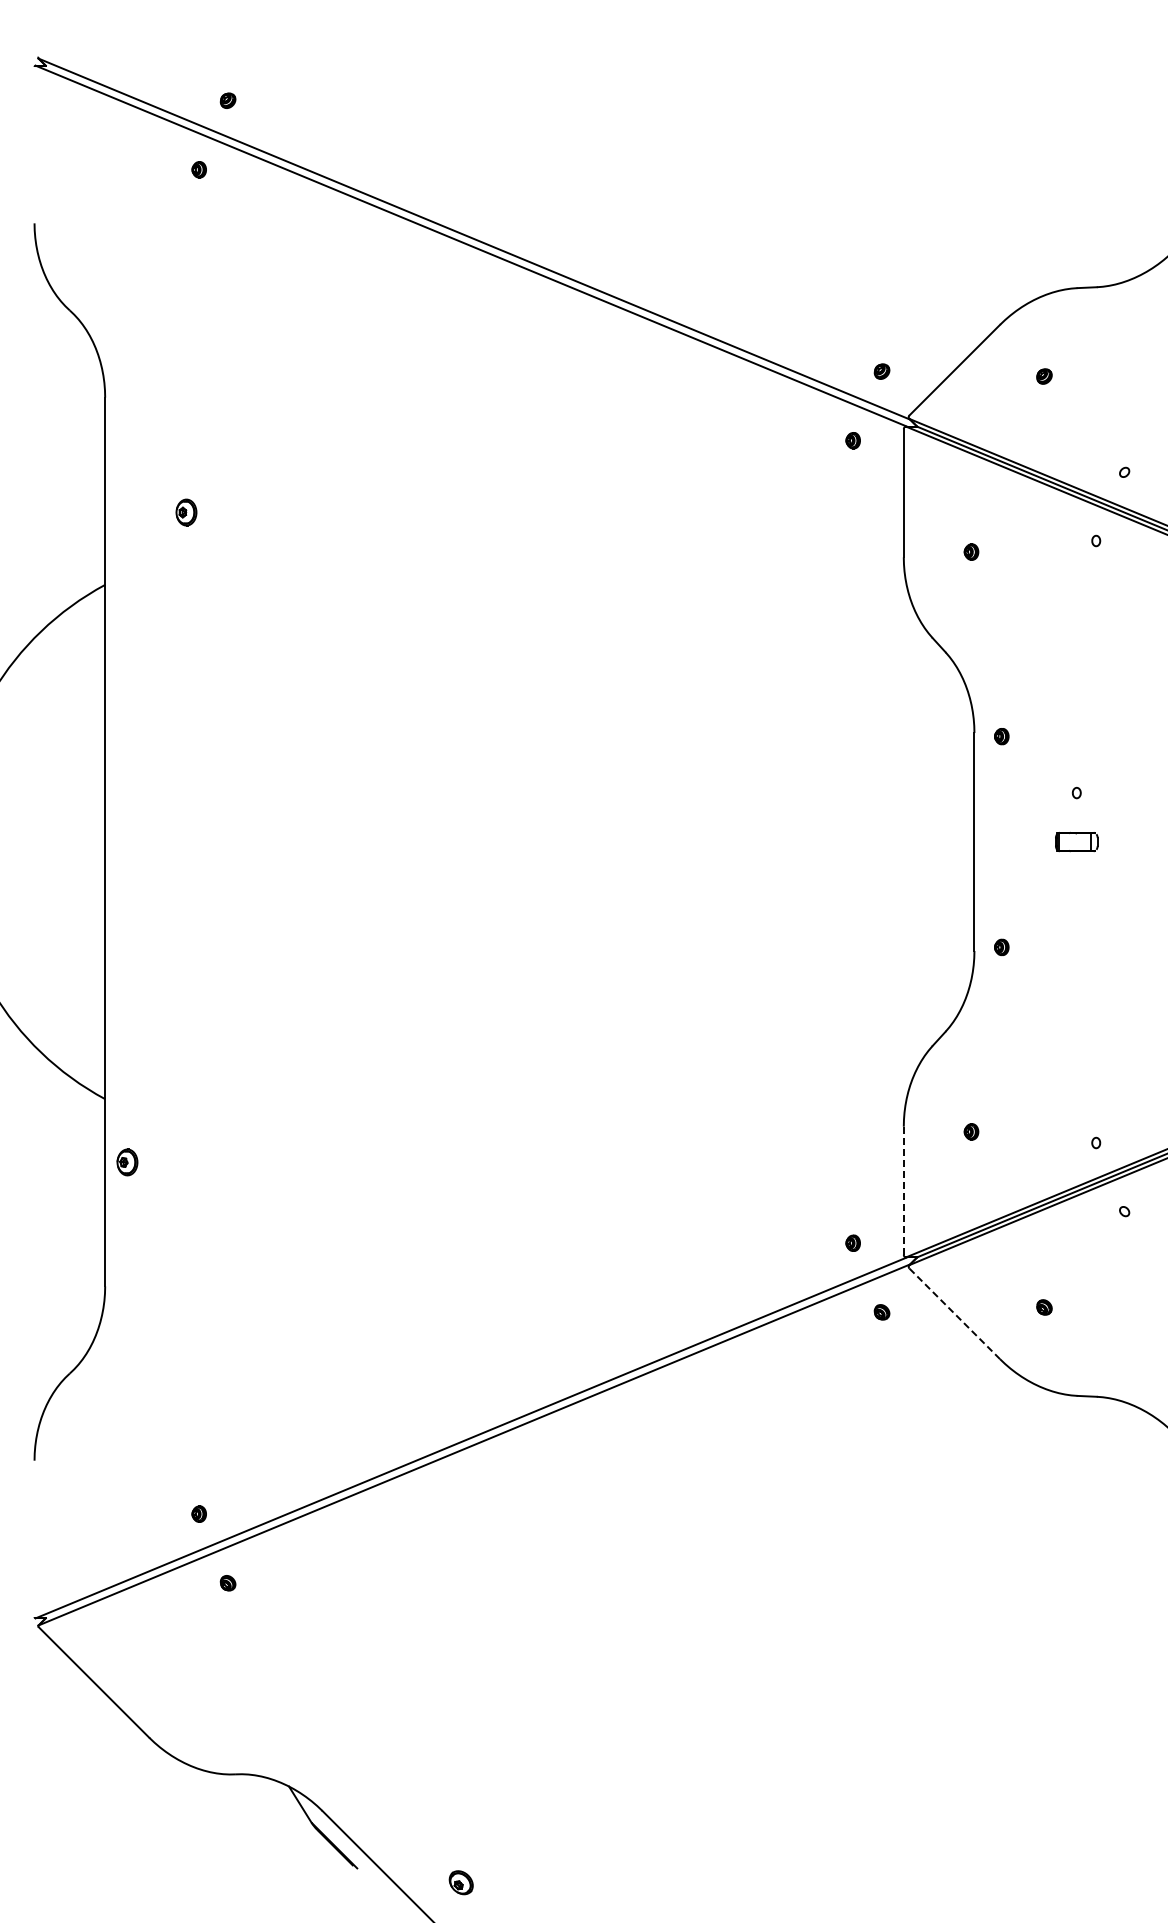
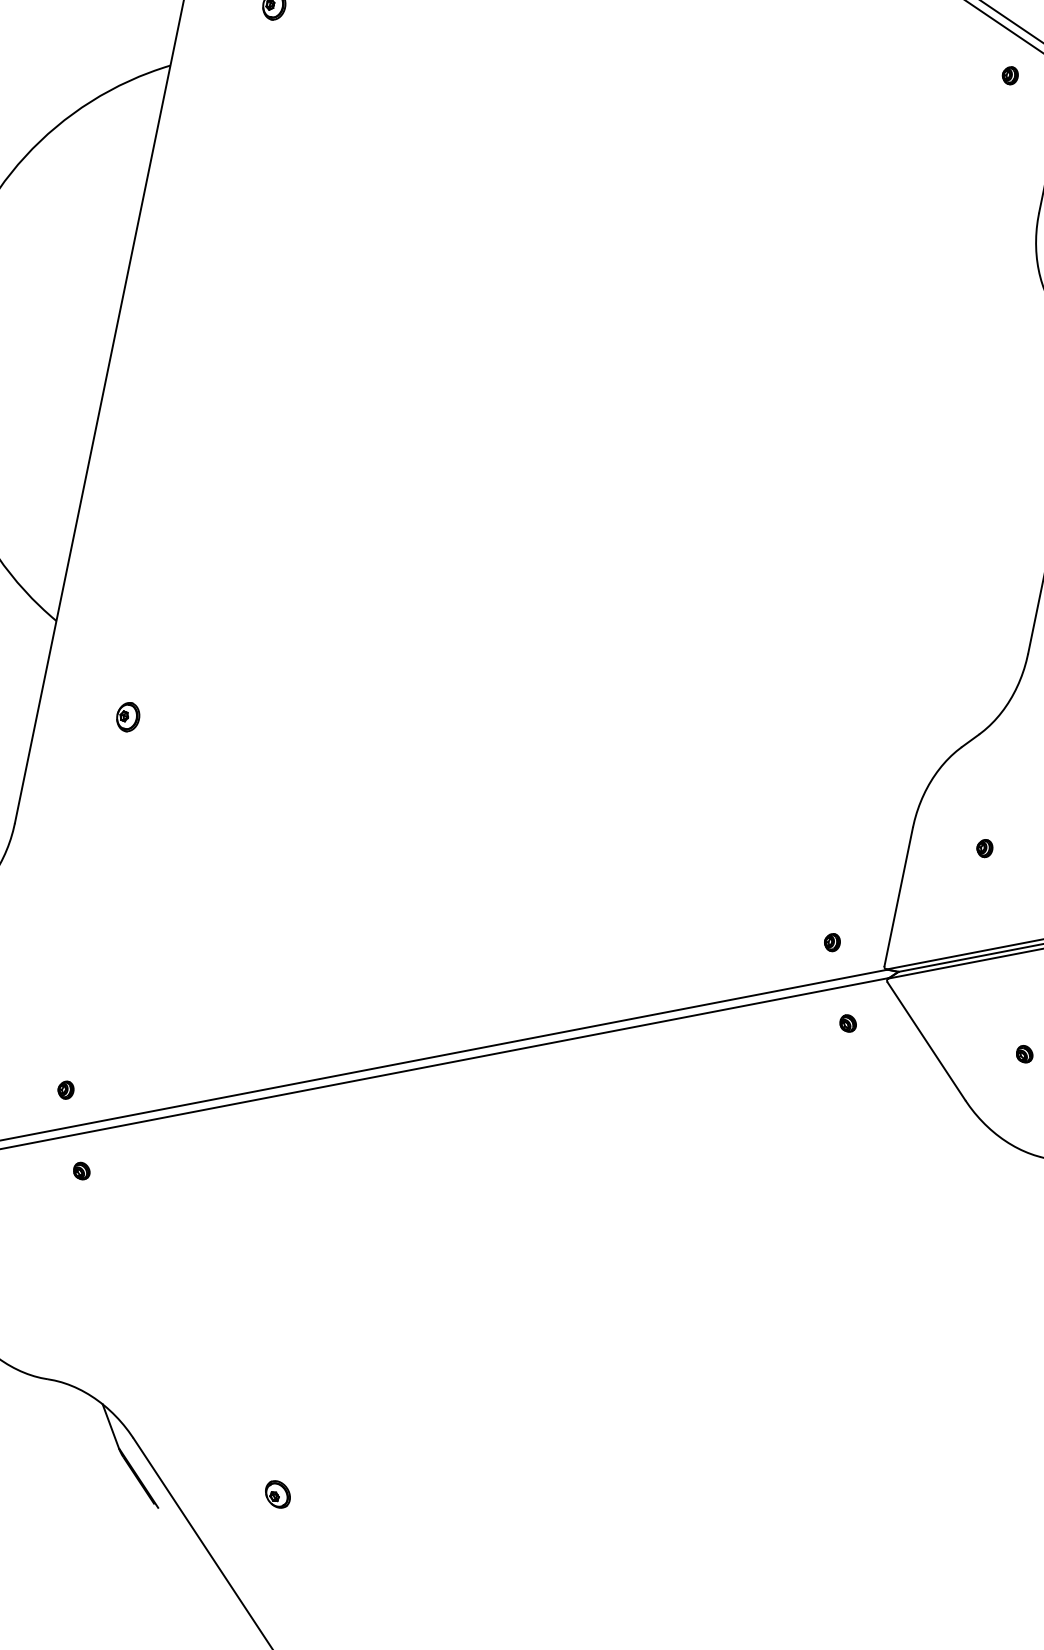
part: (127, 1162) -> (128, 717), moved
line: (903, 1191) -> (898, 897), dashed -> solid
line: (955, 1314) -> (927, 1042), dashed -> solid
part: (460, 1882) -> (277, 1494), moved

